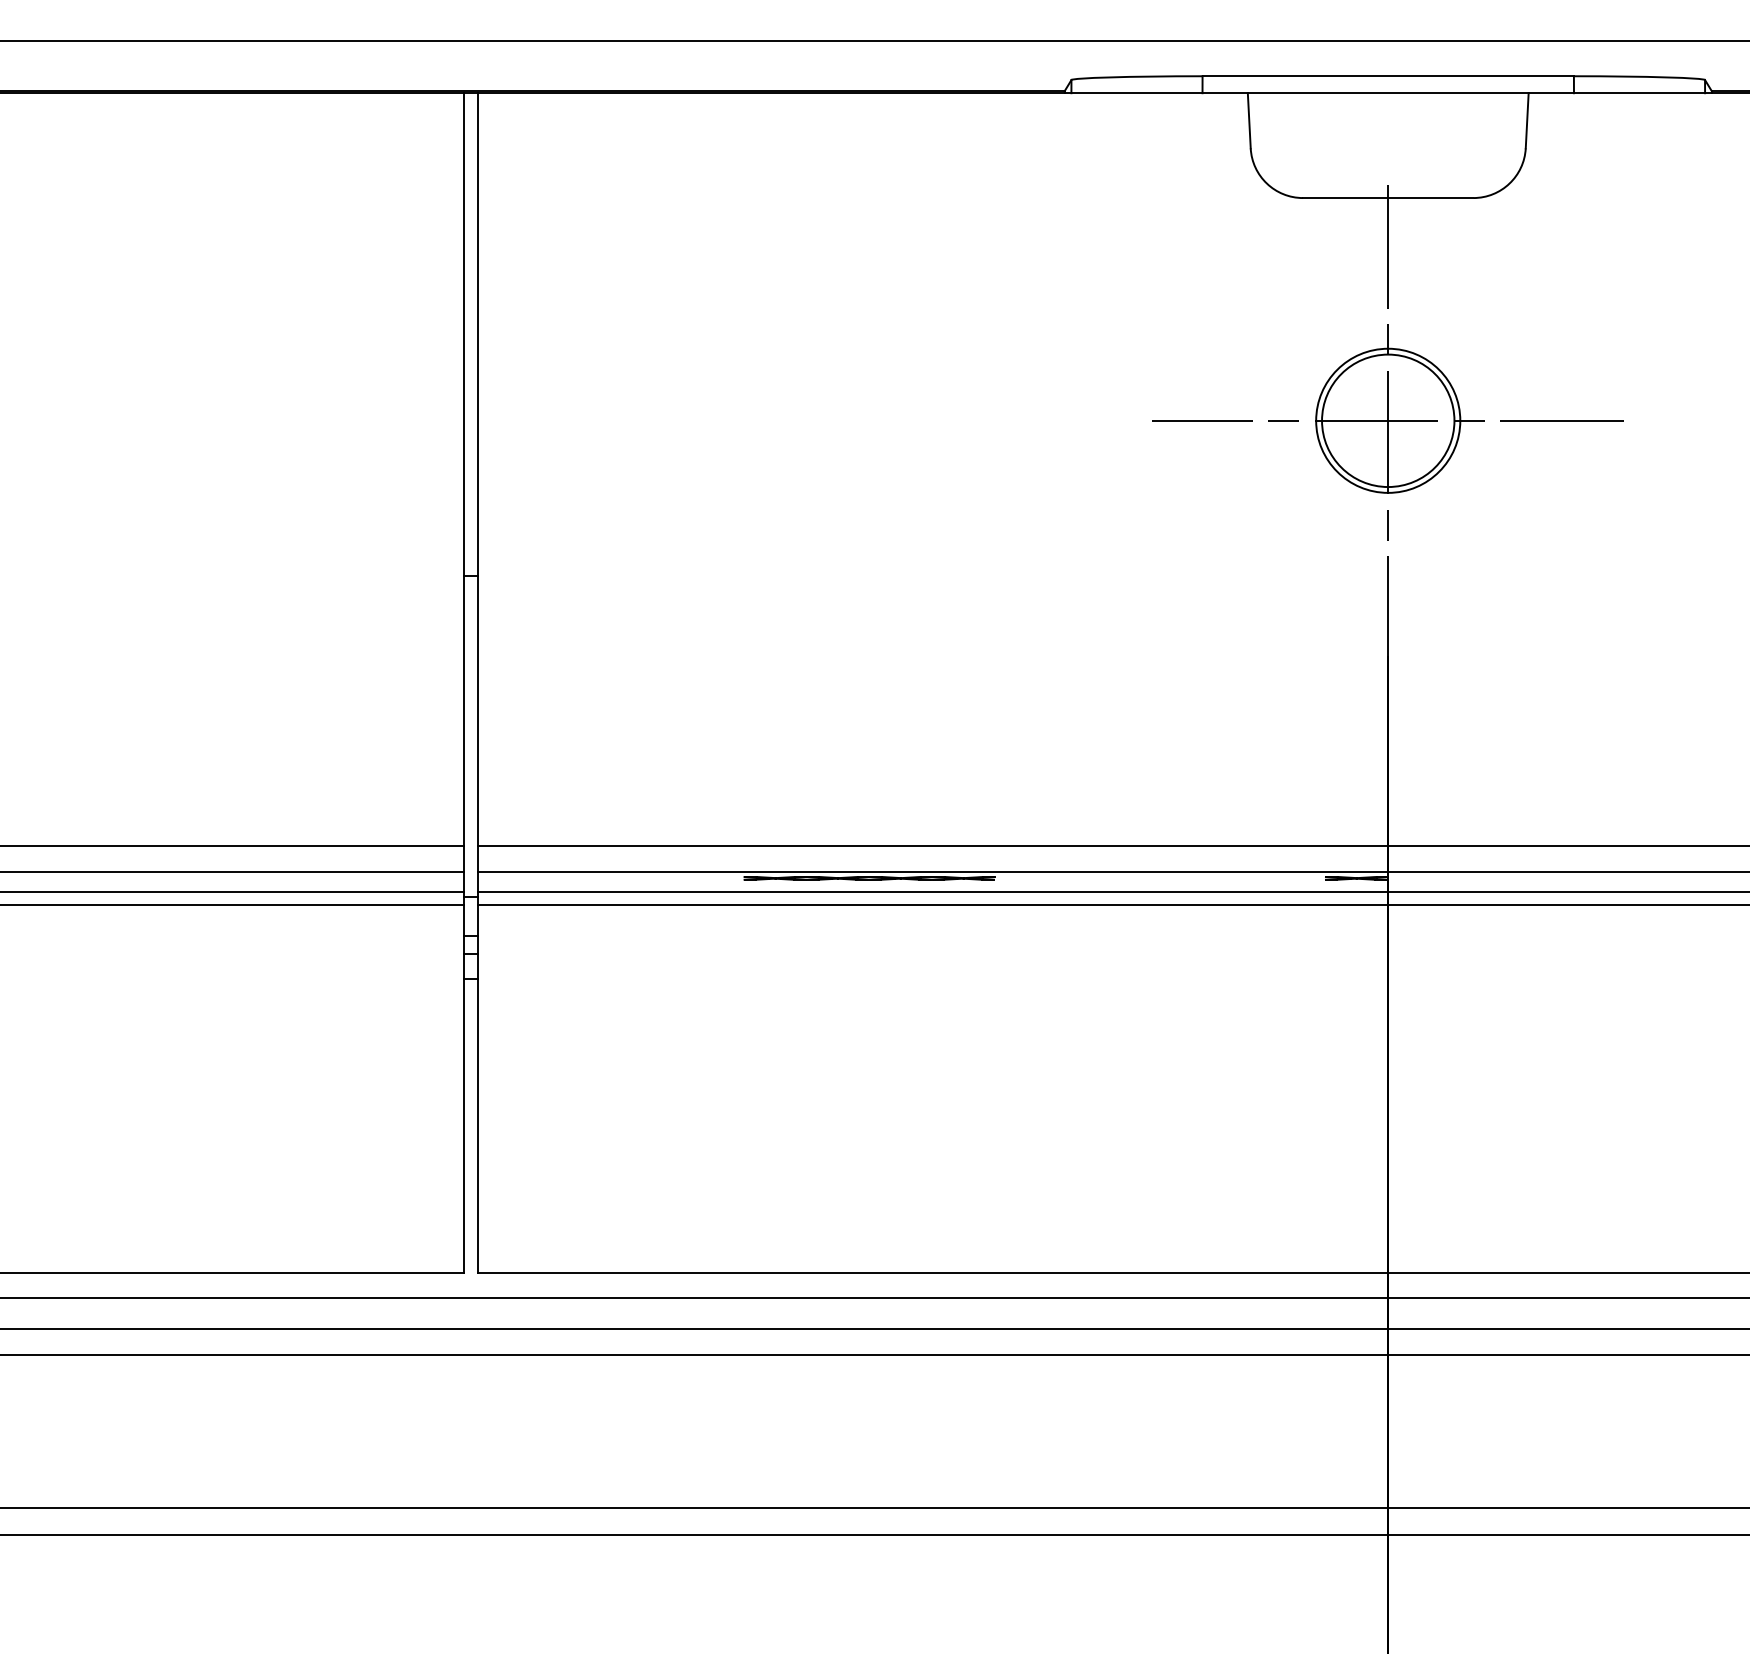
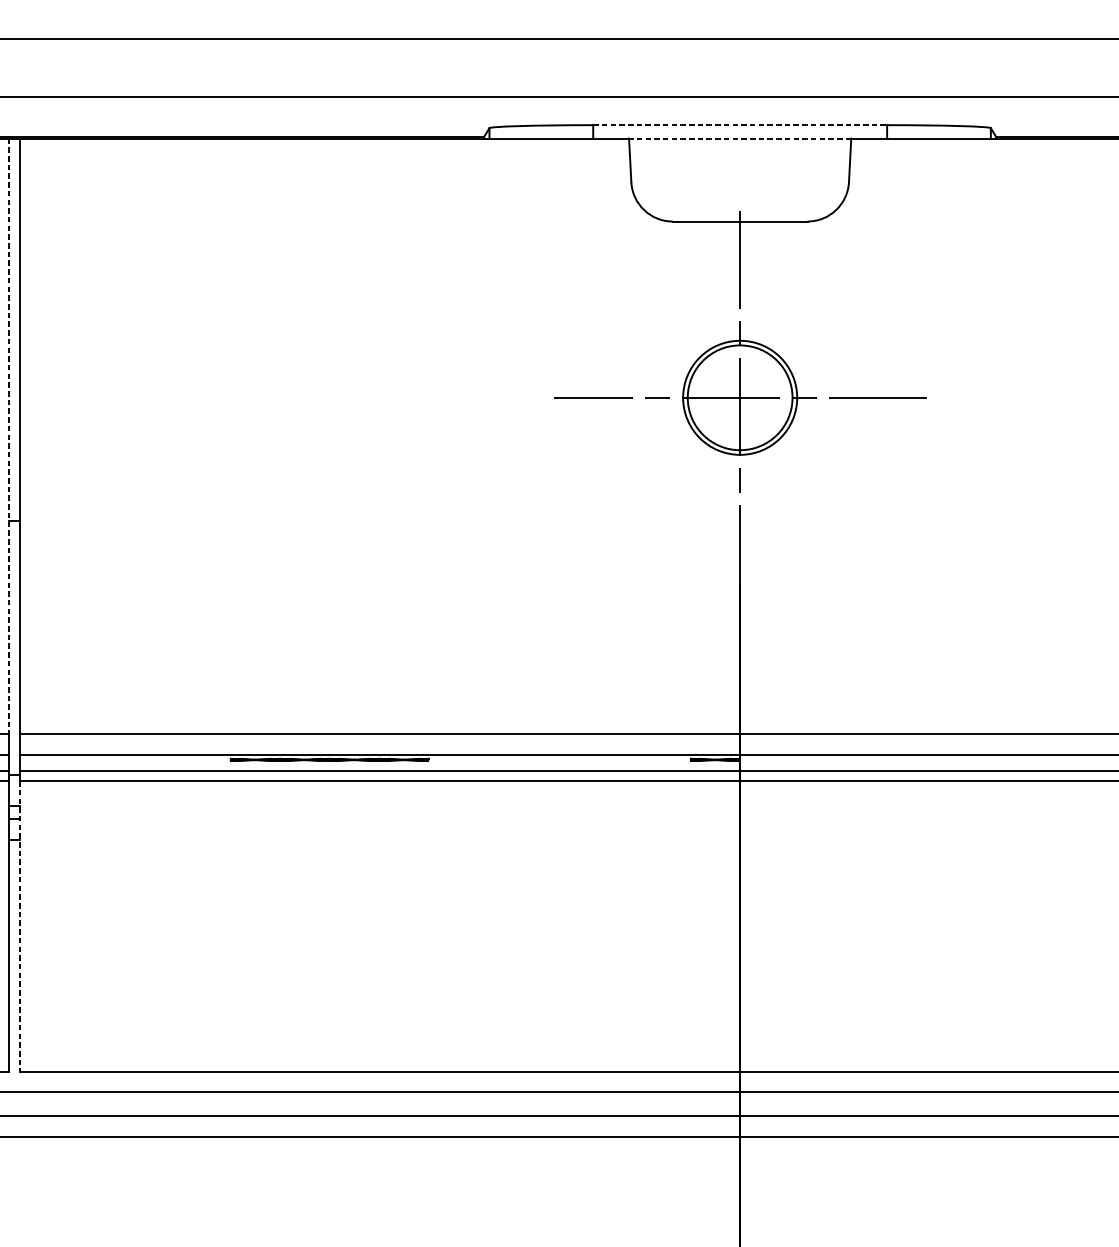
line: (1388, 76) -> (740, 125), solid -> dashed
line: (1387, 93) -> (739, 138), solid -> dashed
line: (464, 470) -> (9, 437), solid -> dashed
line: (477, 1088) -> (19, 926), solid -> dashed

